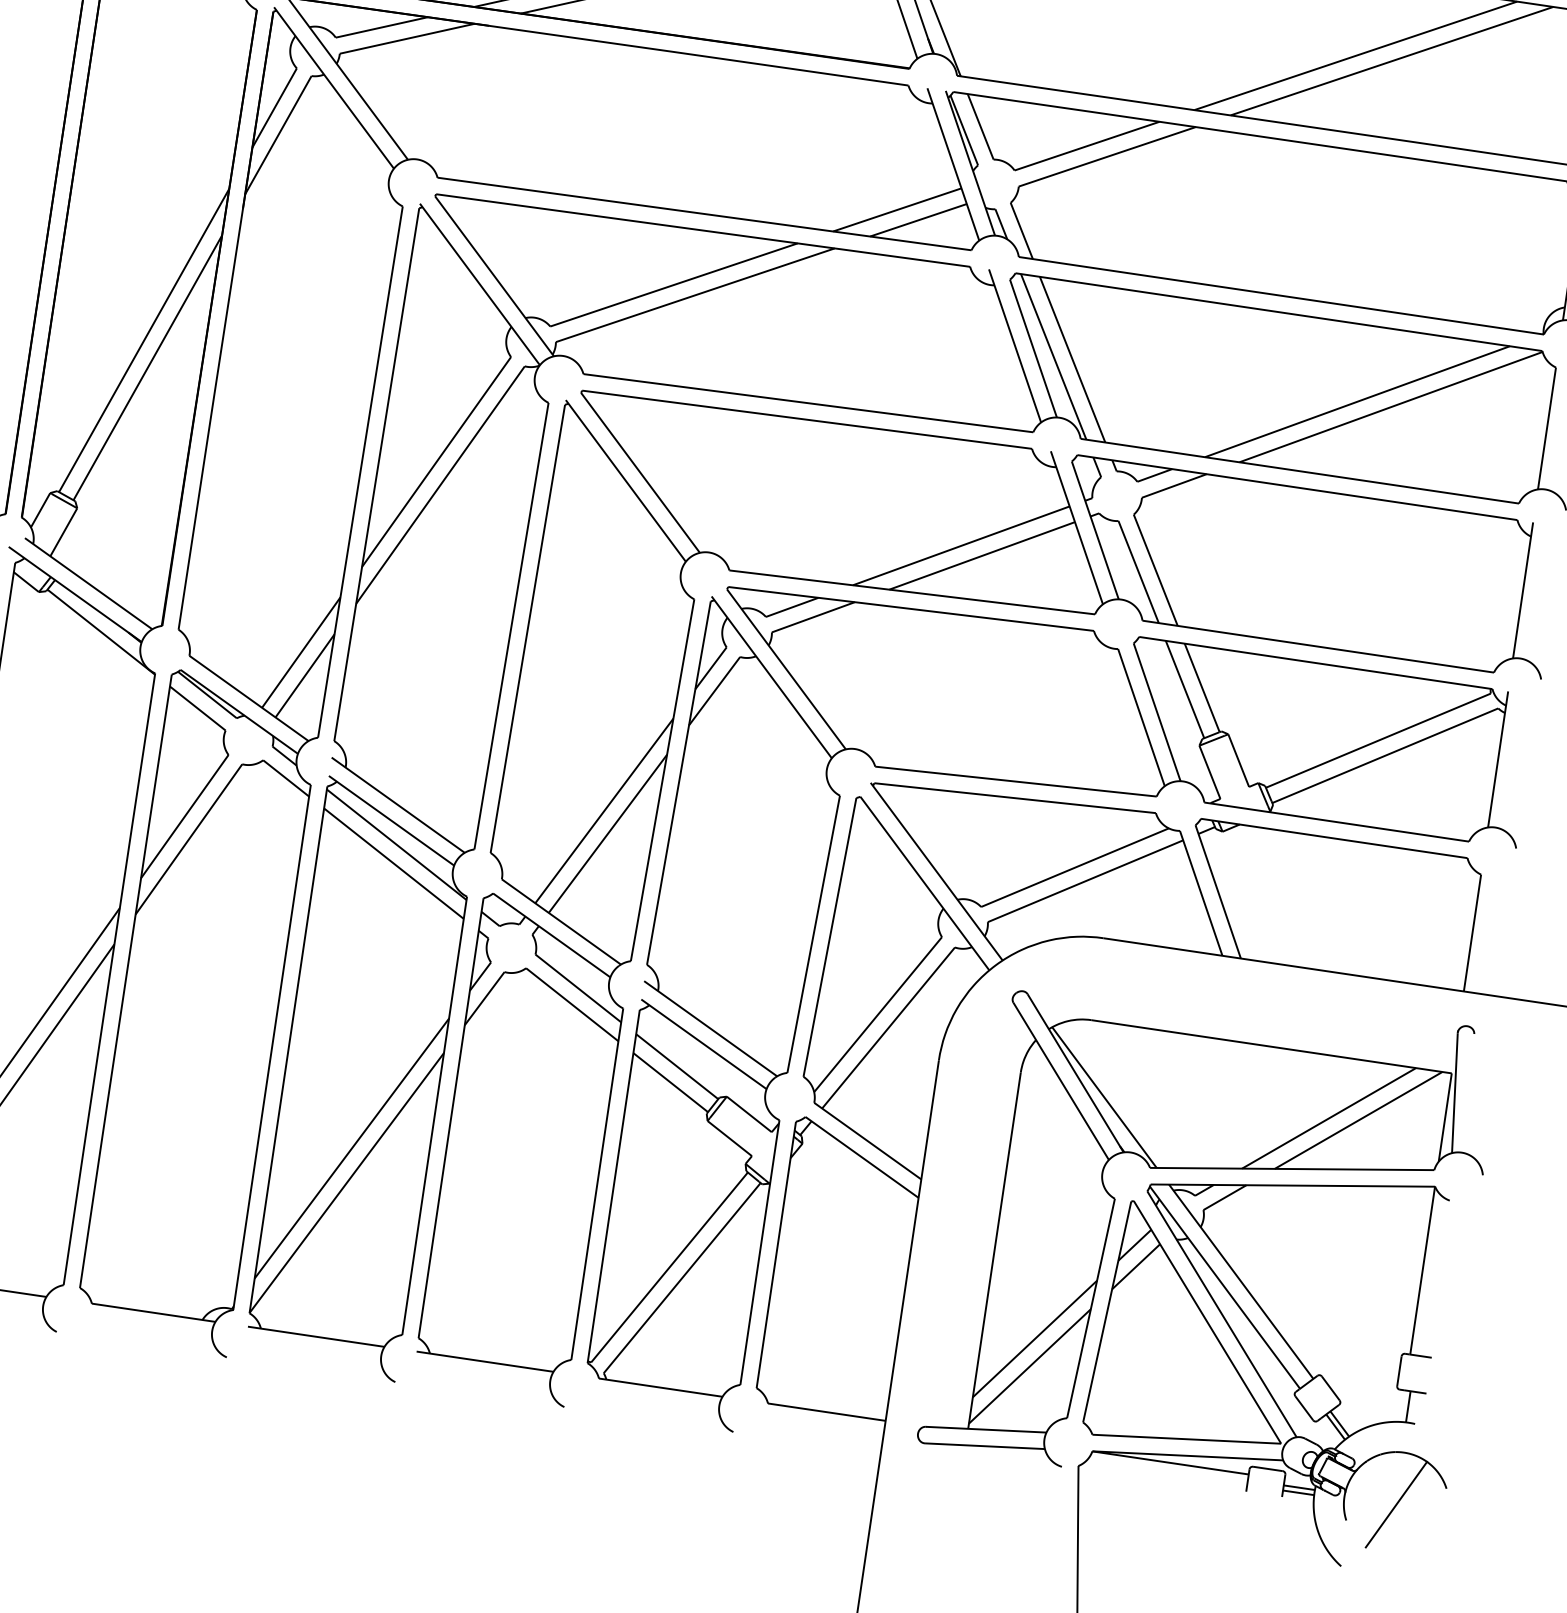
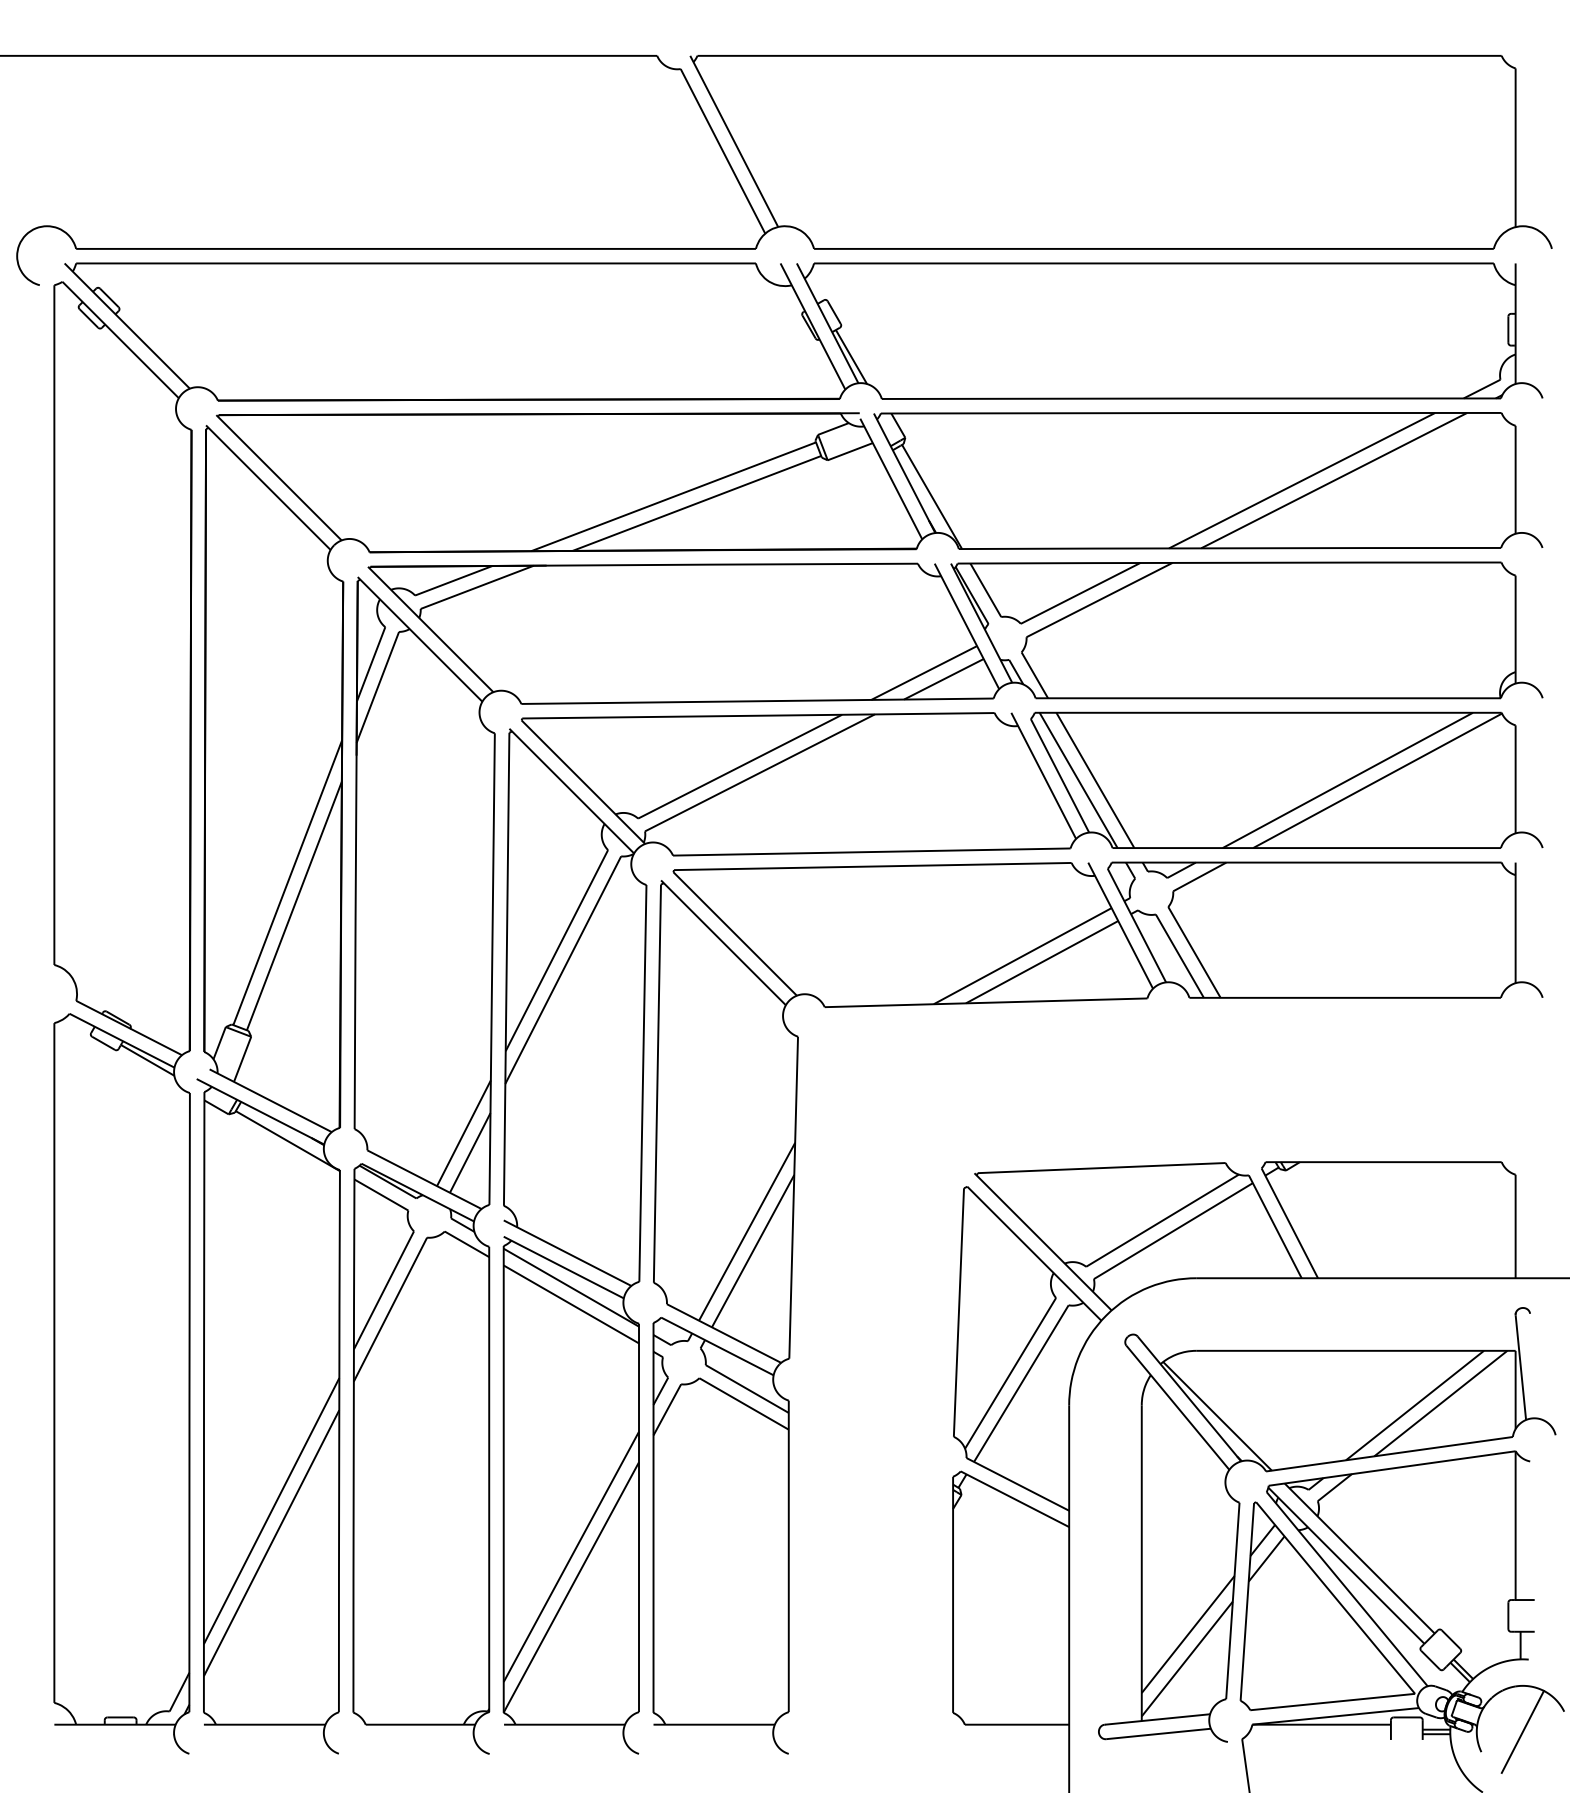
part: (803, 996) -> (943, 1367), removed

